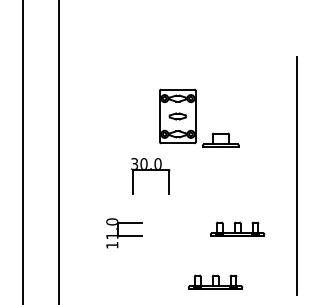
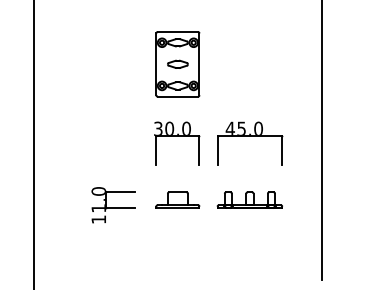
part: (220, 139) -> (177, 199), moved
part: (150, 176) -> (177, 143), moved
part: (237, 182) -> (249, 143), added
part: (215, 281) -> (223, 263), removed

